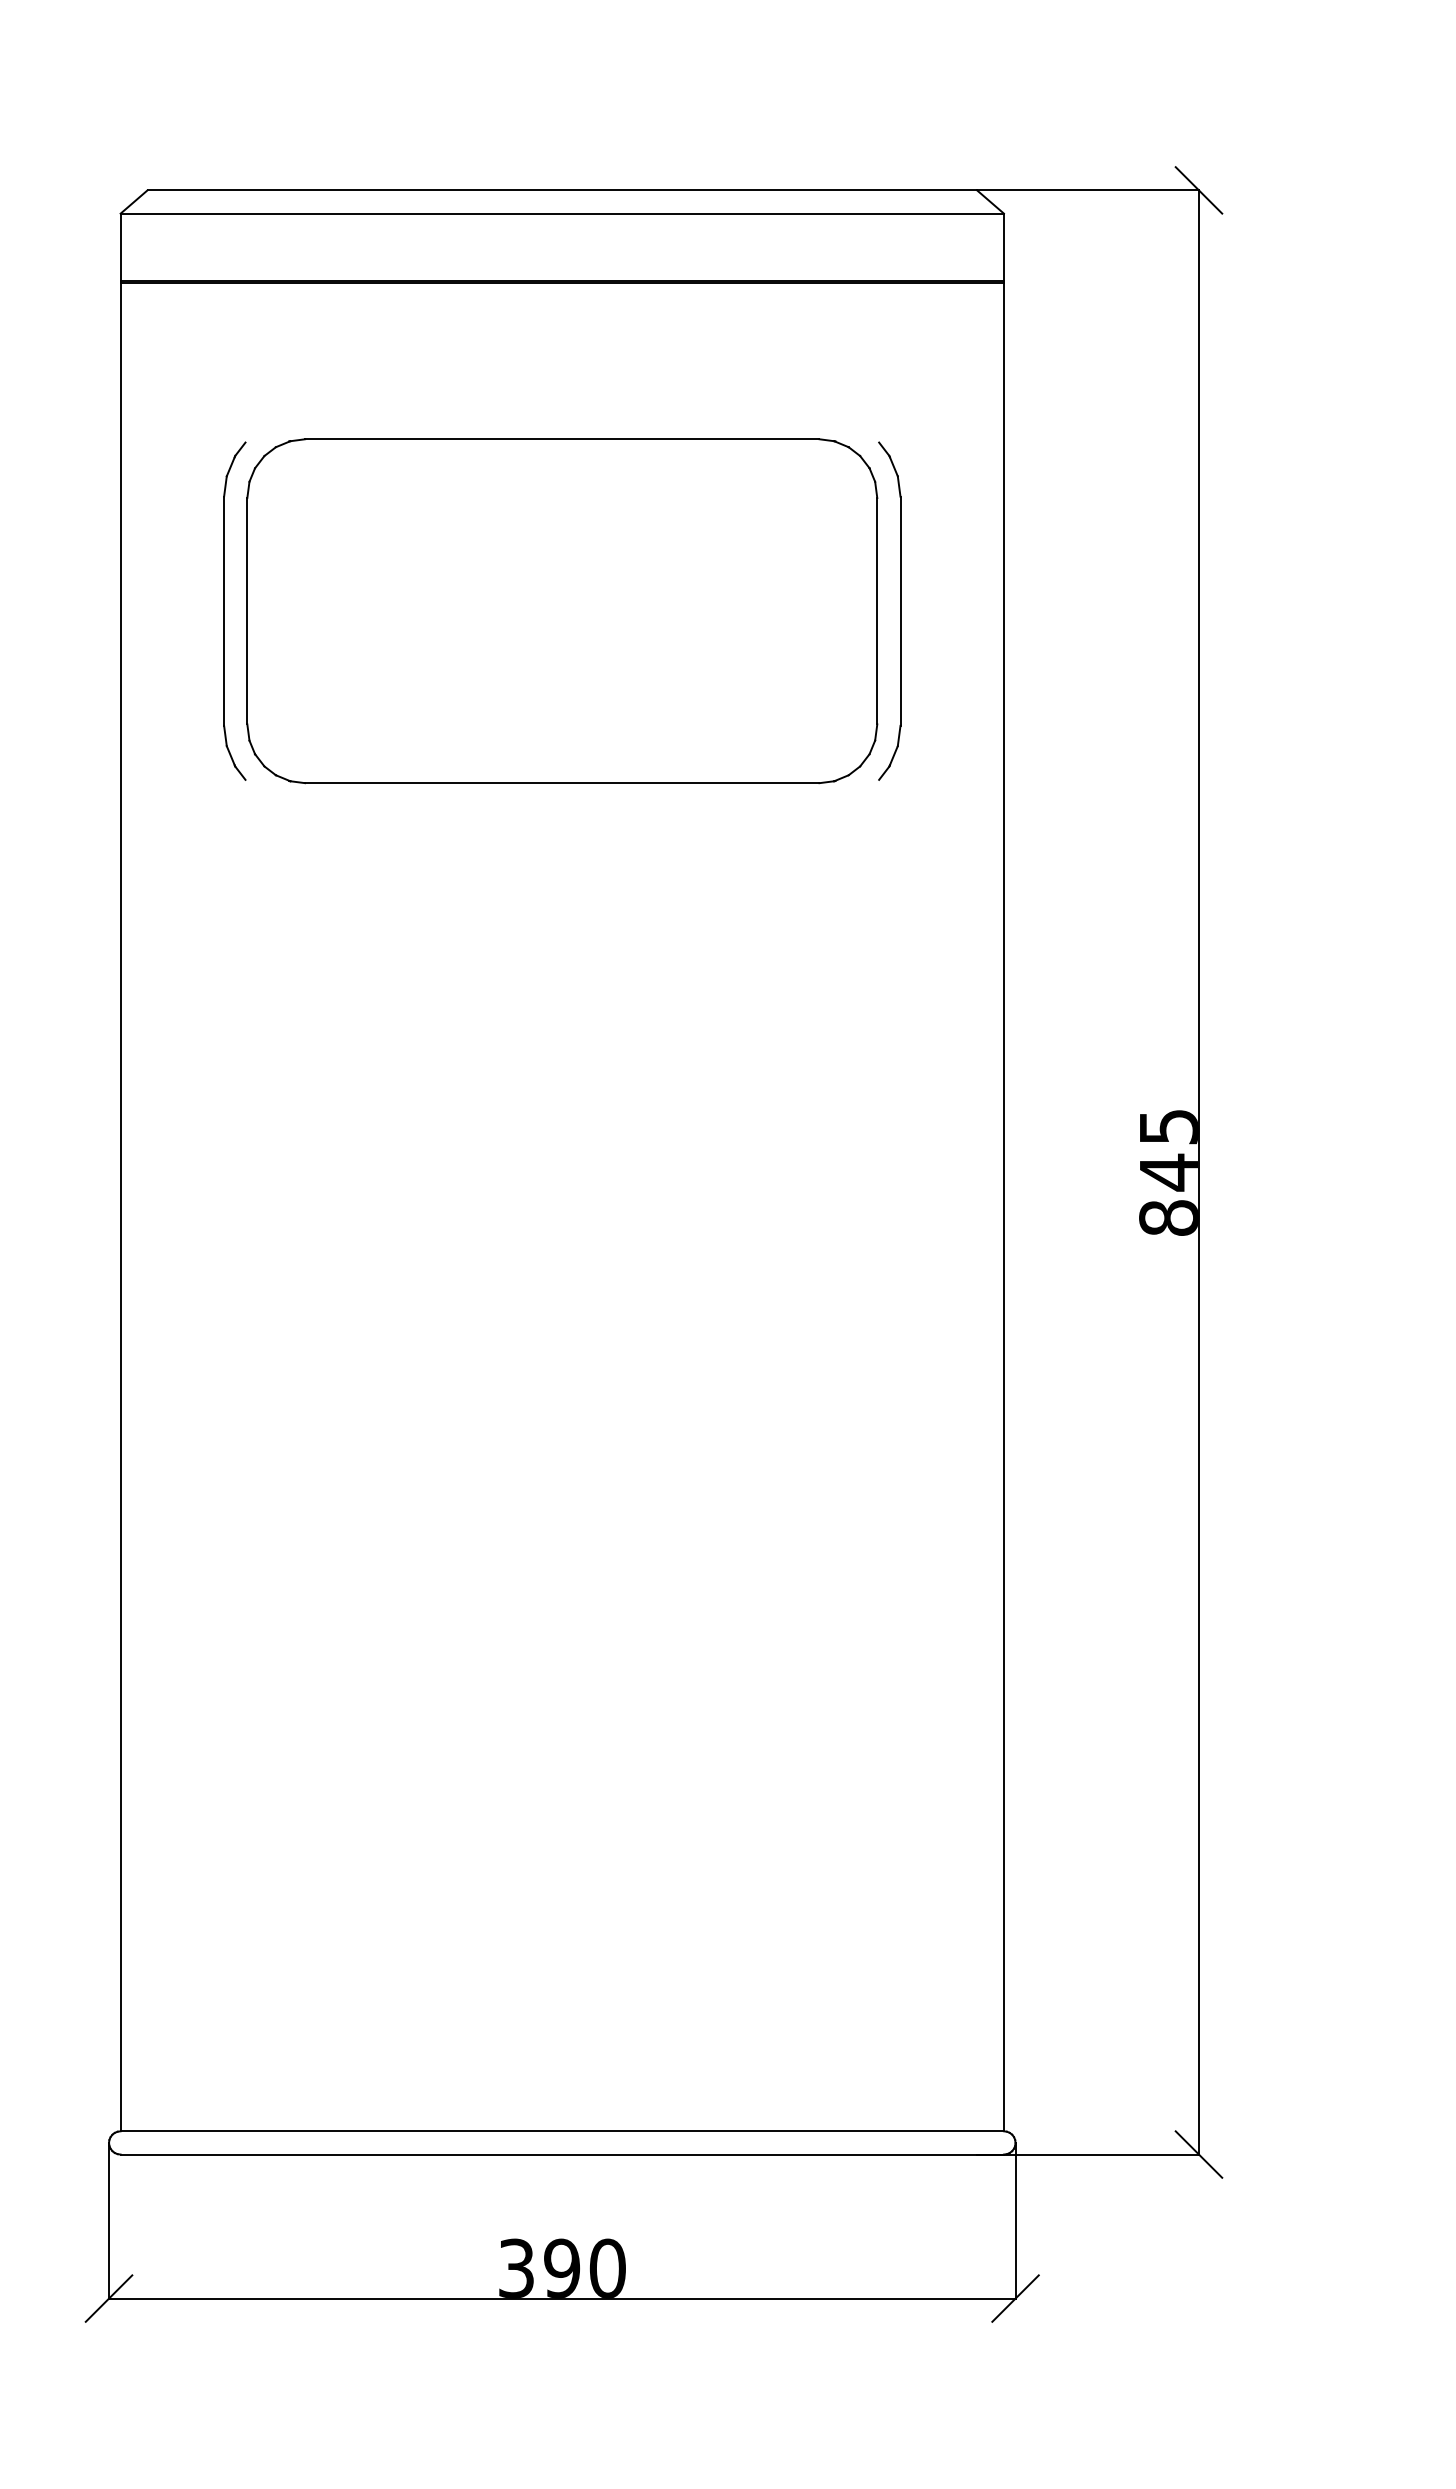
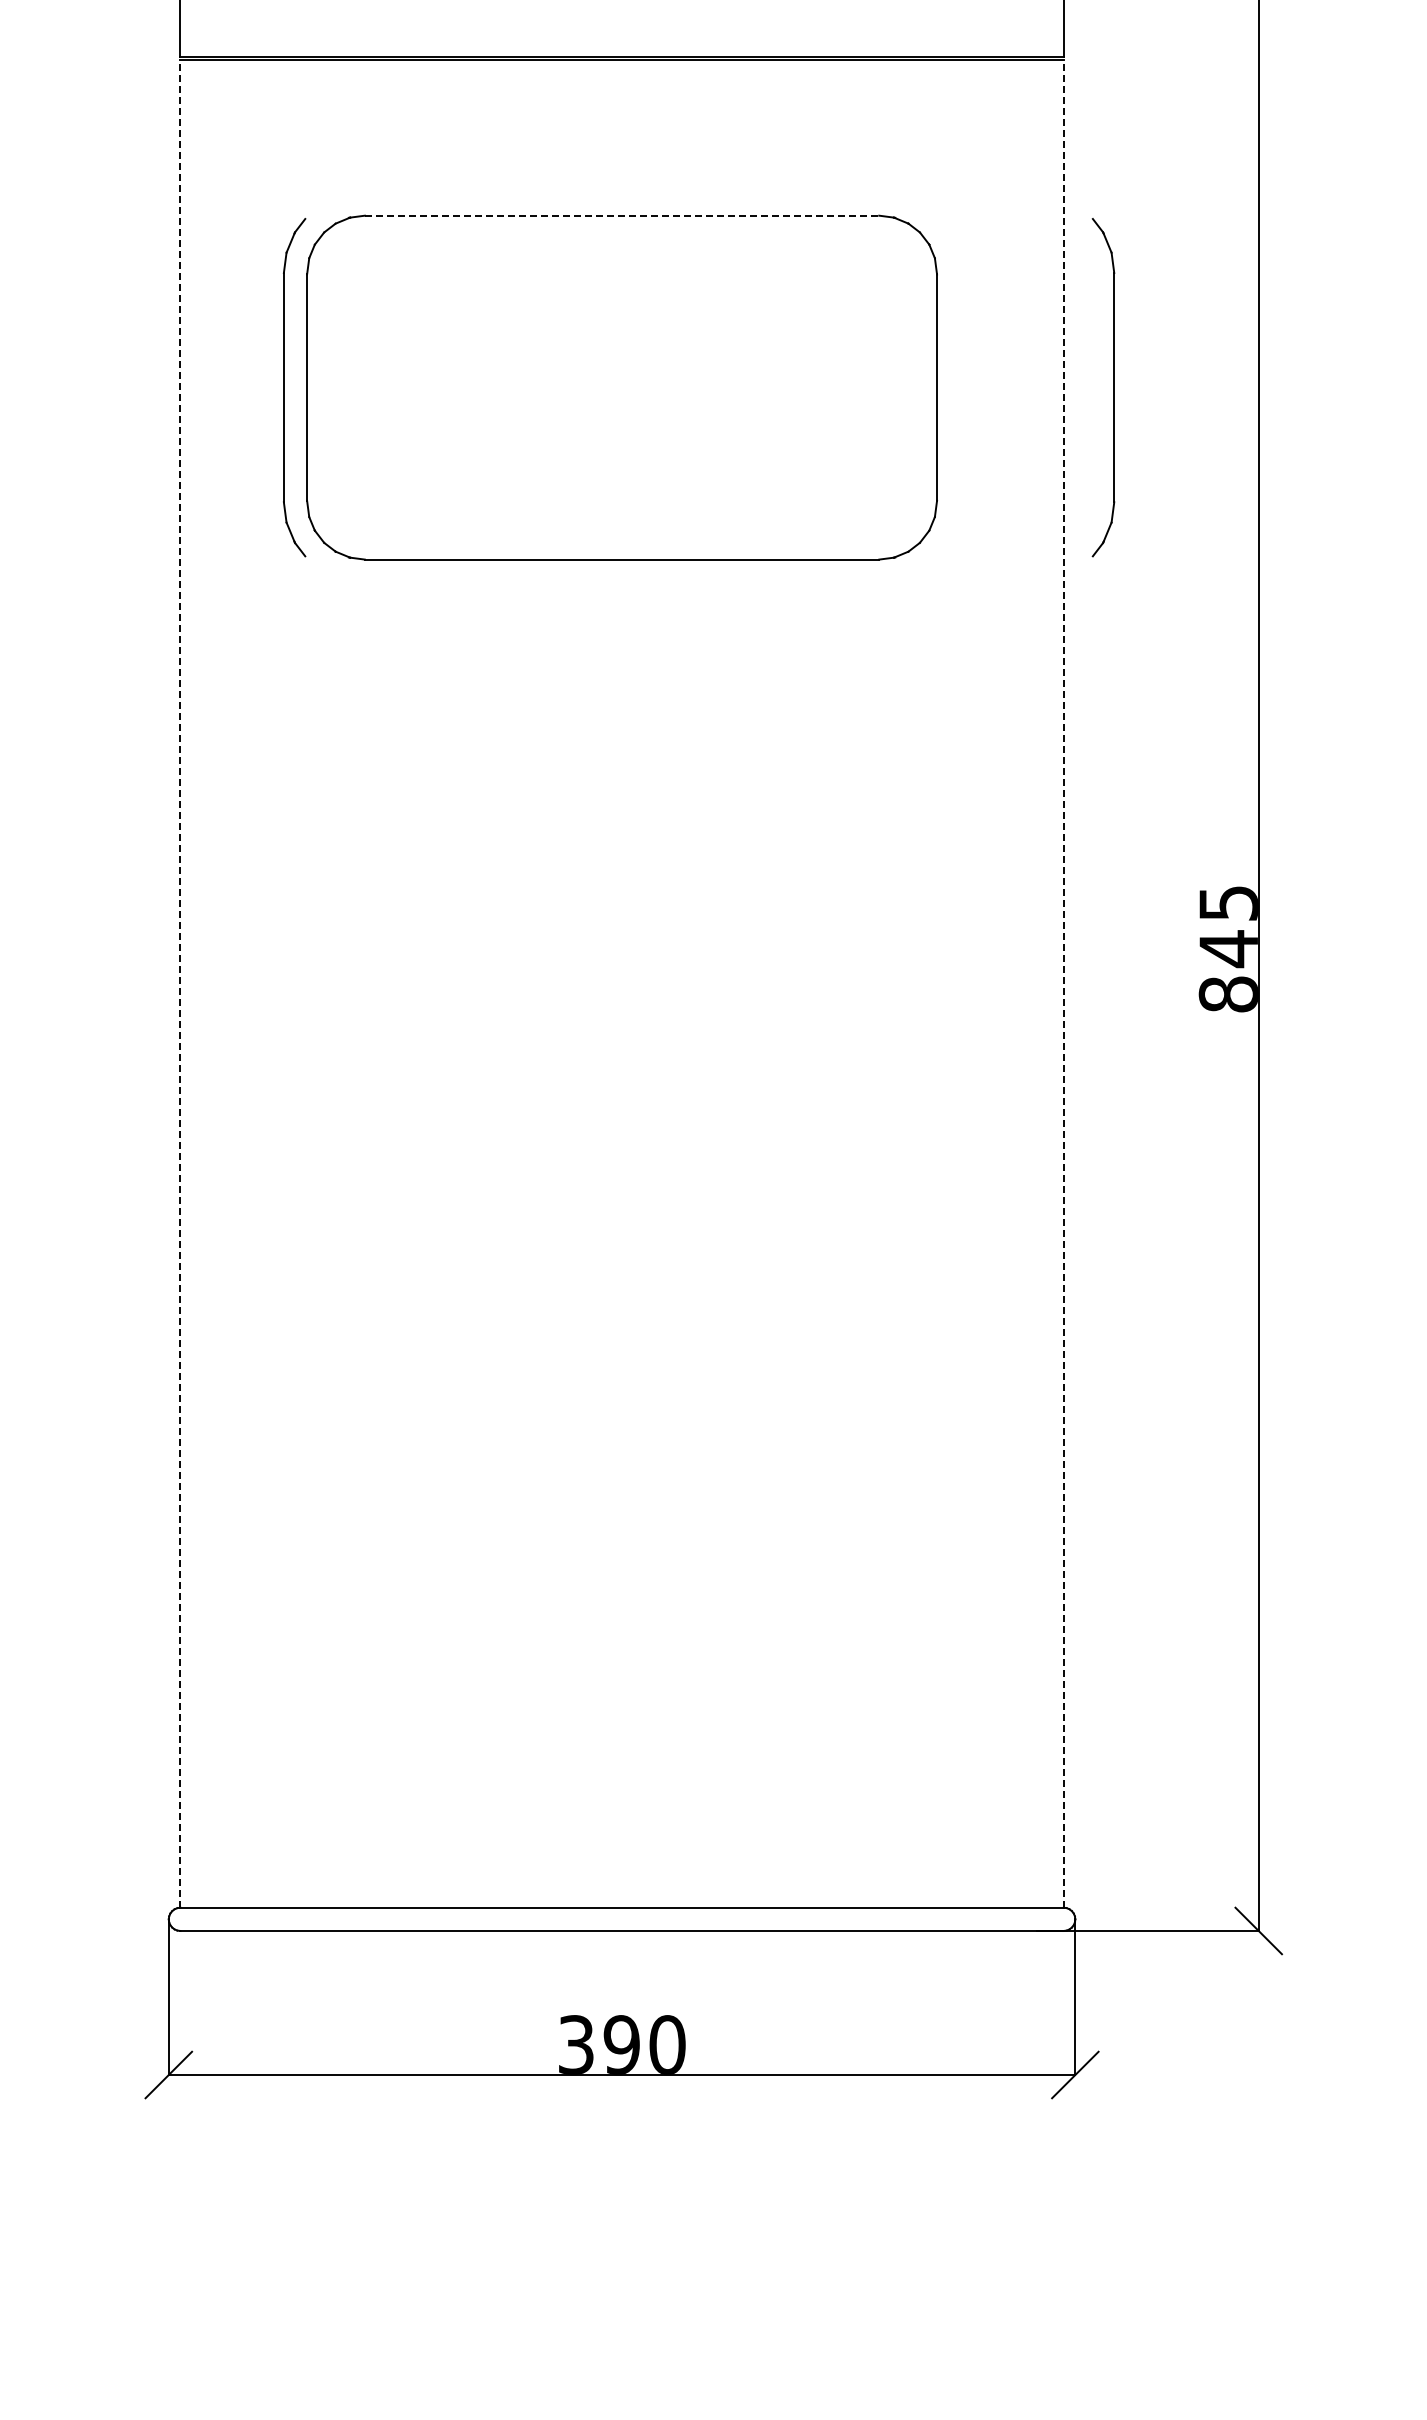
line: (562, 439) -> (622, 215), solid -> dashed
part: (900, 610) -> (1114, 386), moved
line: (120, 1207) -> (180, 983), solid -> dashed
line: (1003, 1207) -> (1063, 983), solid -> dashed

